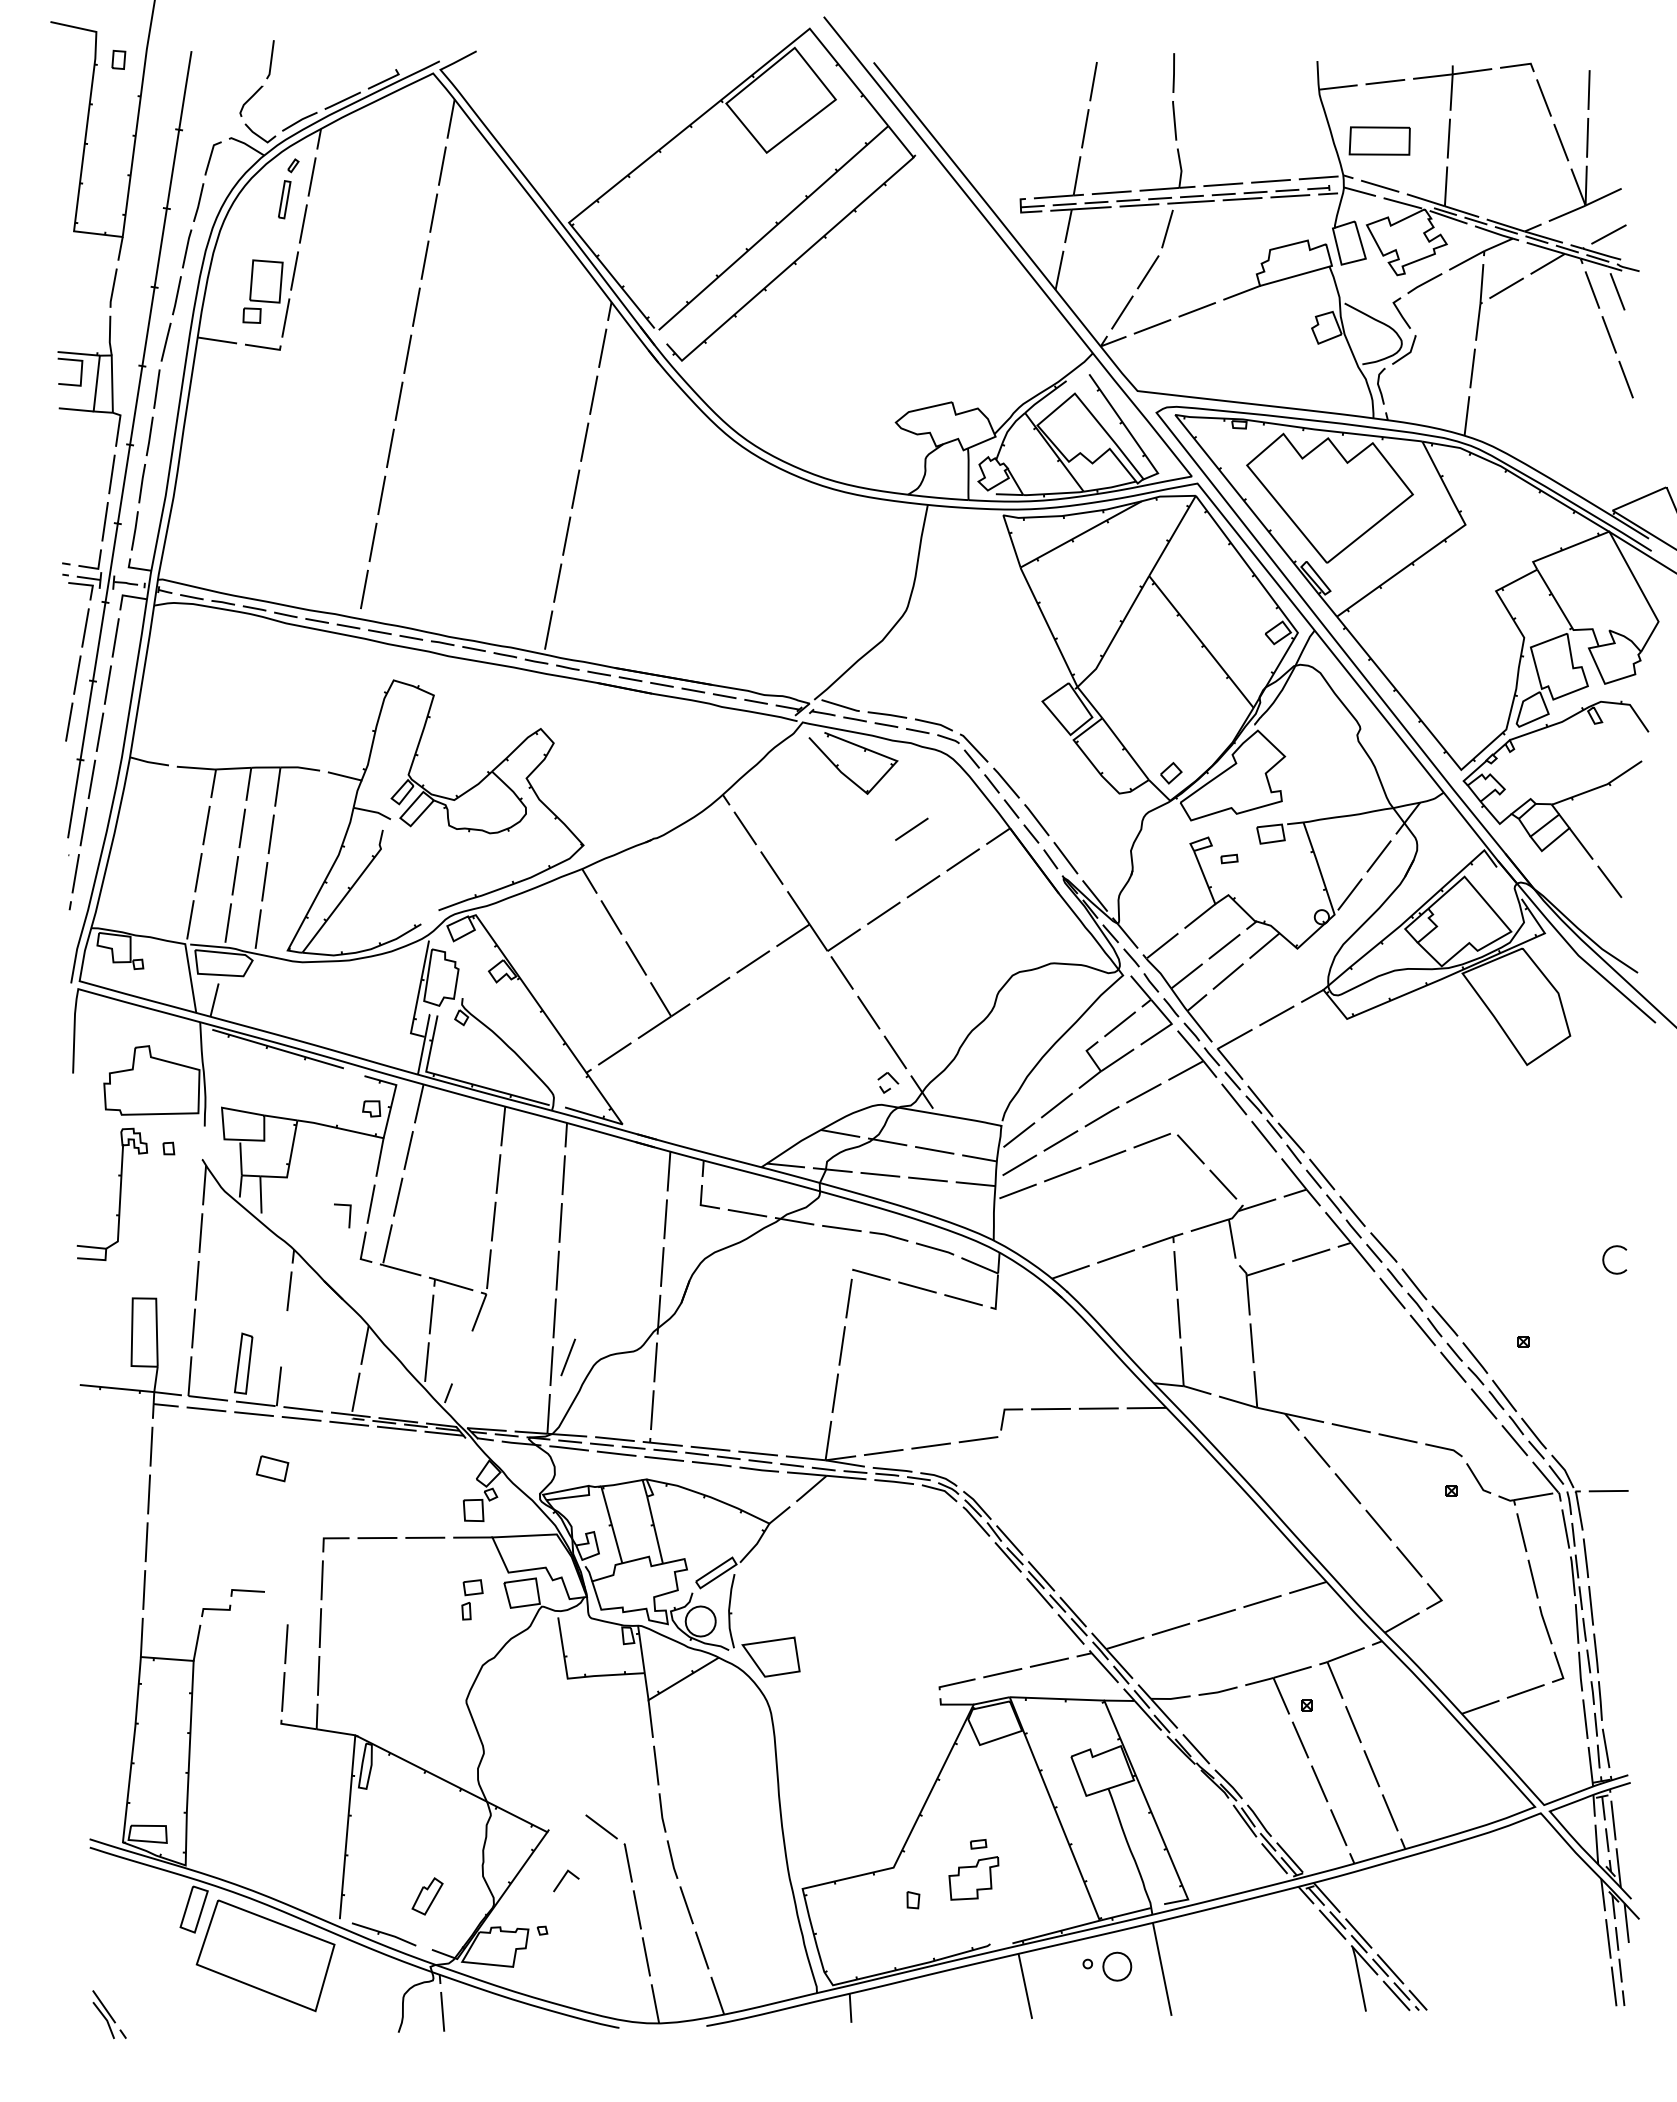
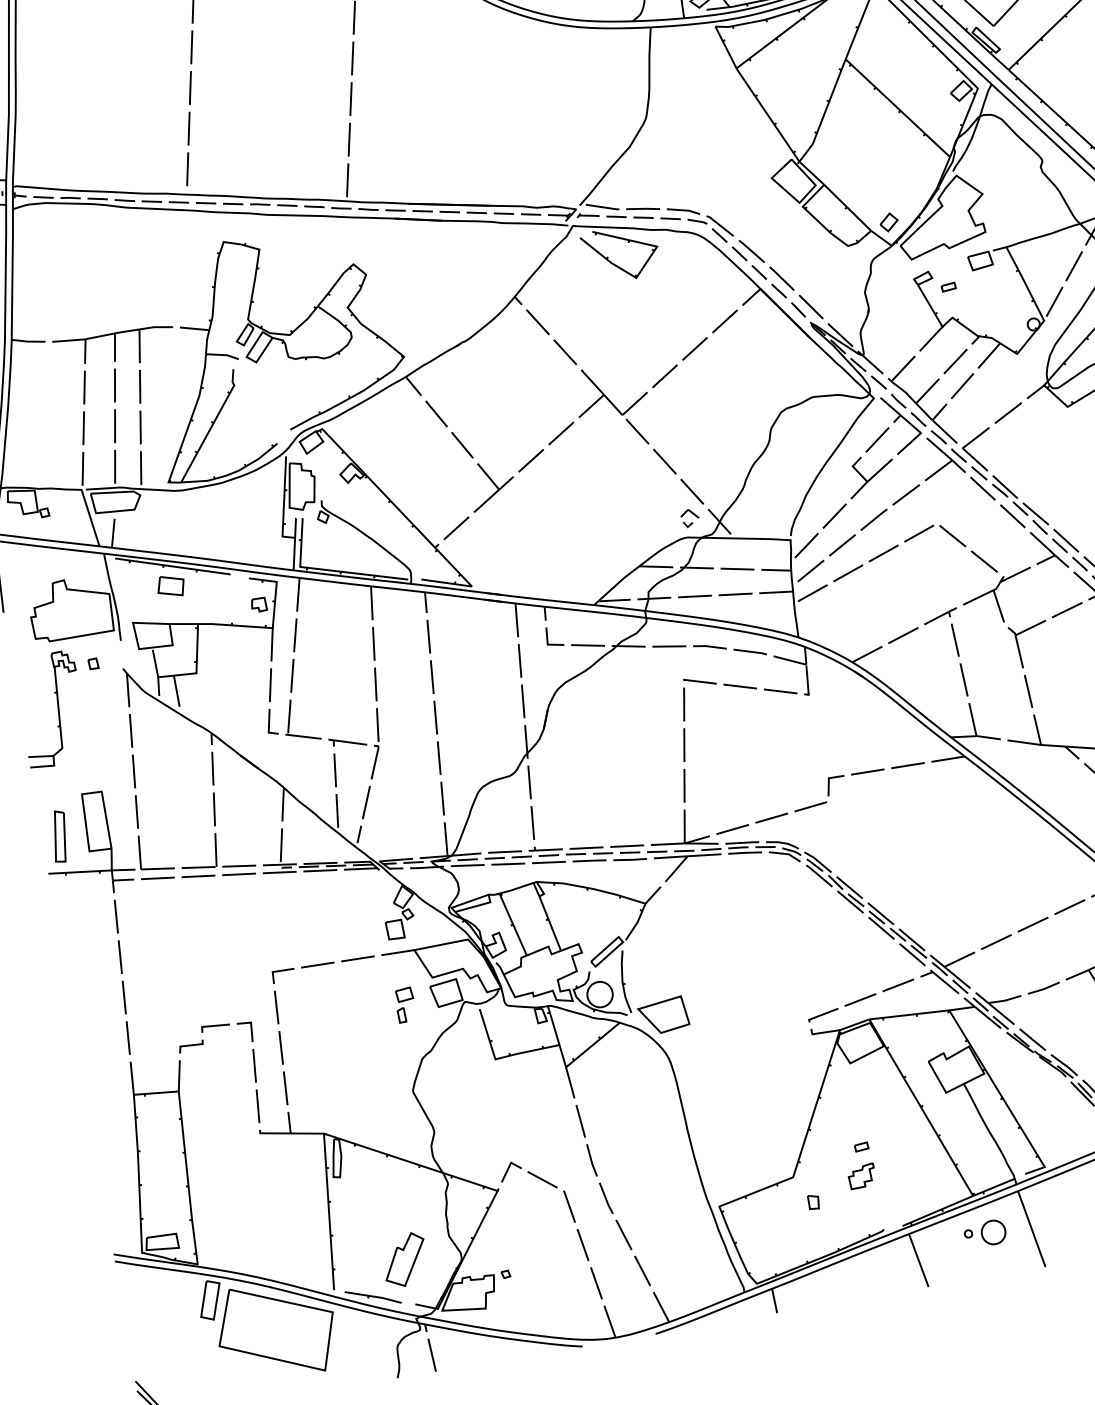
line: (911, 828) -> (677, 301), removed
line: (349, 1215) -> (251, 1031), moved
line: (284, 1338) -> (214, 808), added
line: (568, 1357) -> (366, 802), moved
part: (243, 1363) -> (59, 836), moved
part: (272, 1468) -> (170, 586), moved
part: (973, 1878) -> (861, 1176), size x0.62
line: (563, 1879) -> (508, 1170), moved
part: (427, 1896) -> (404, 1260), size x1.67

